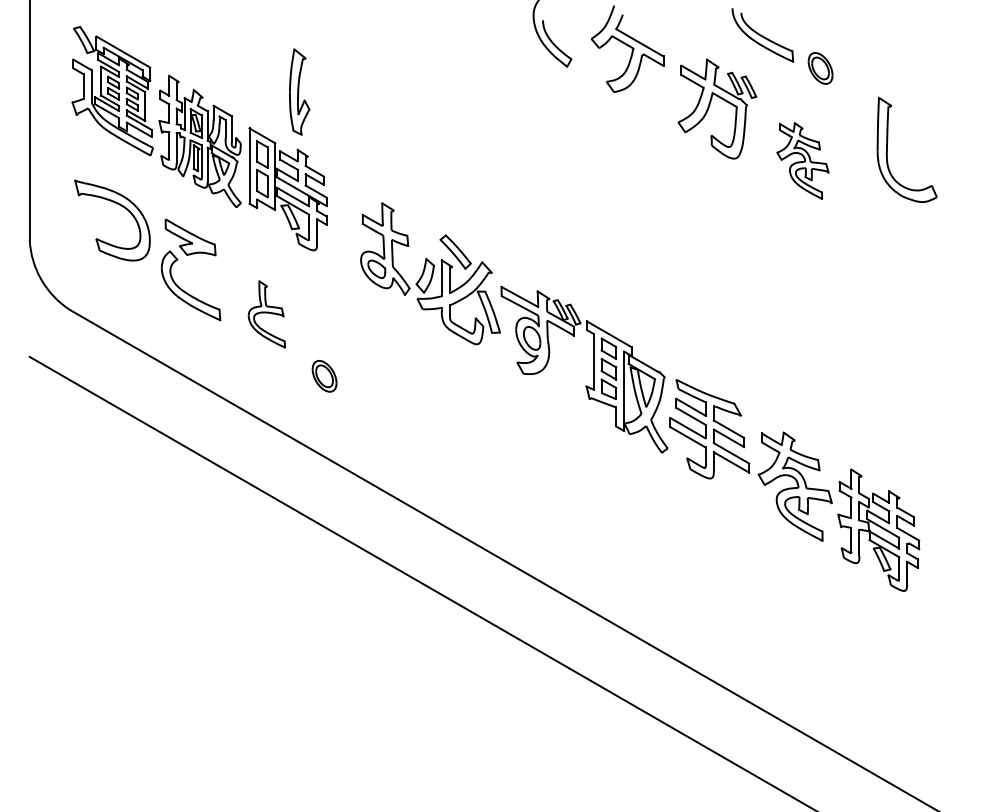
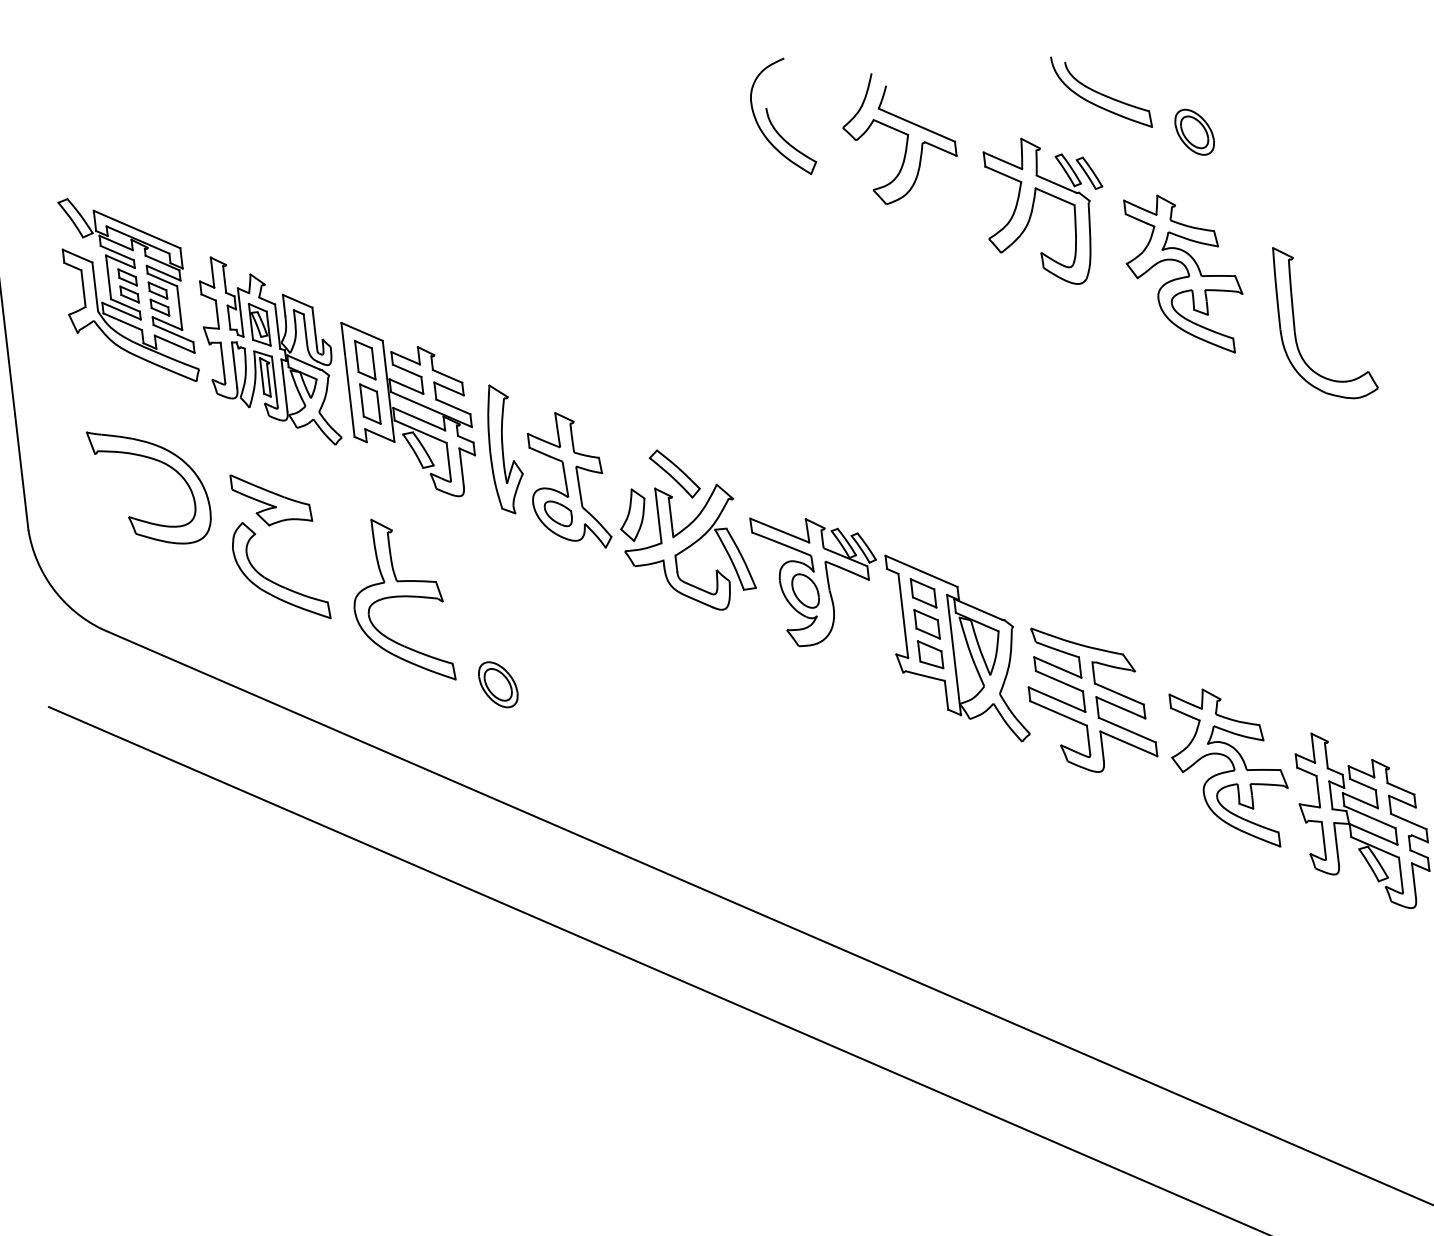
part: (299, 91) -> (504, 448), moved
part: (887, 149) -> (1294, 324), moved
part: (802, 160) -> (1183, 274), size x1.43
part: (266, 314) -> (399, 601), size x1.67

